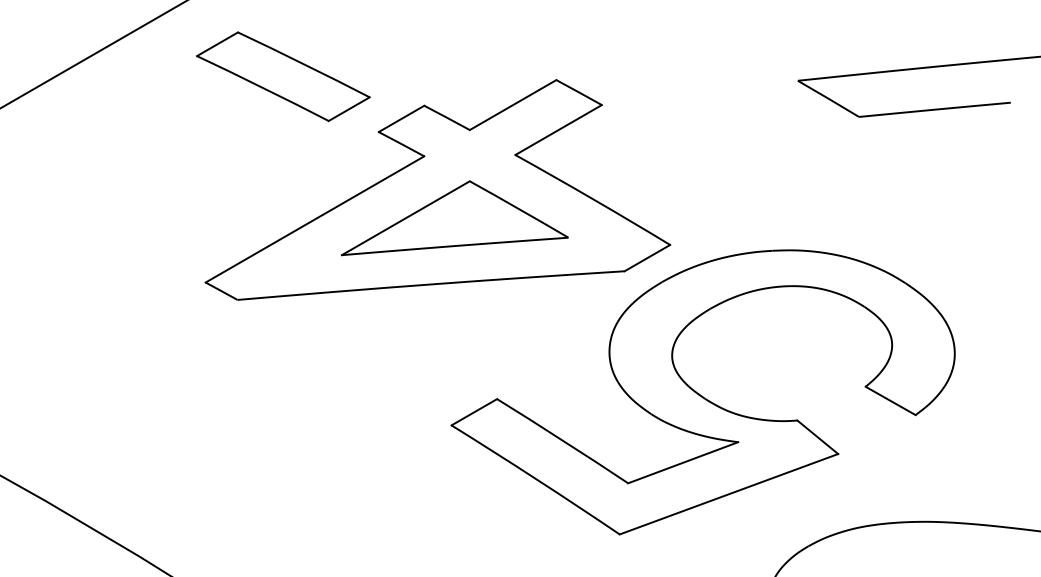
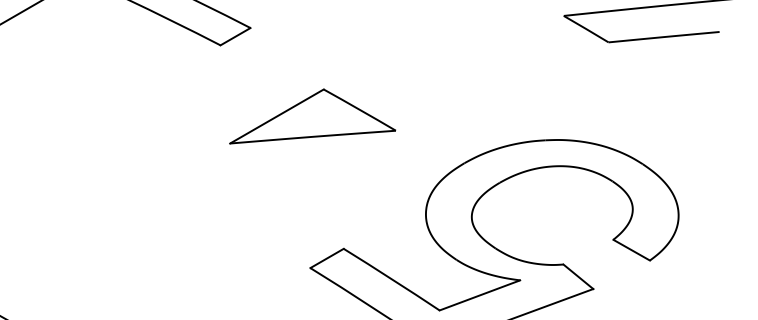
part: (437, 189) -> (300, 95), removed

